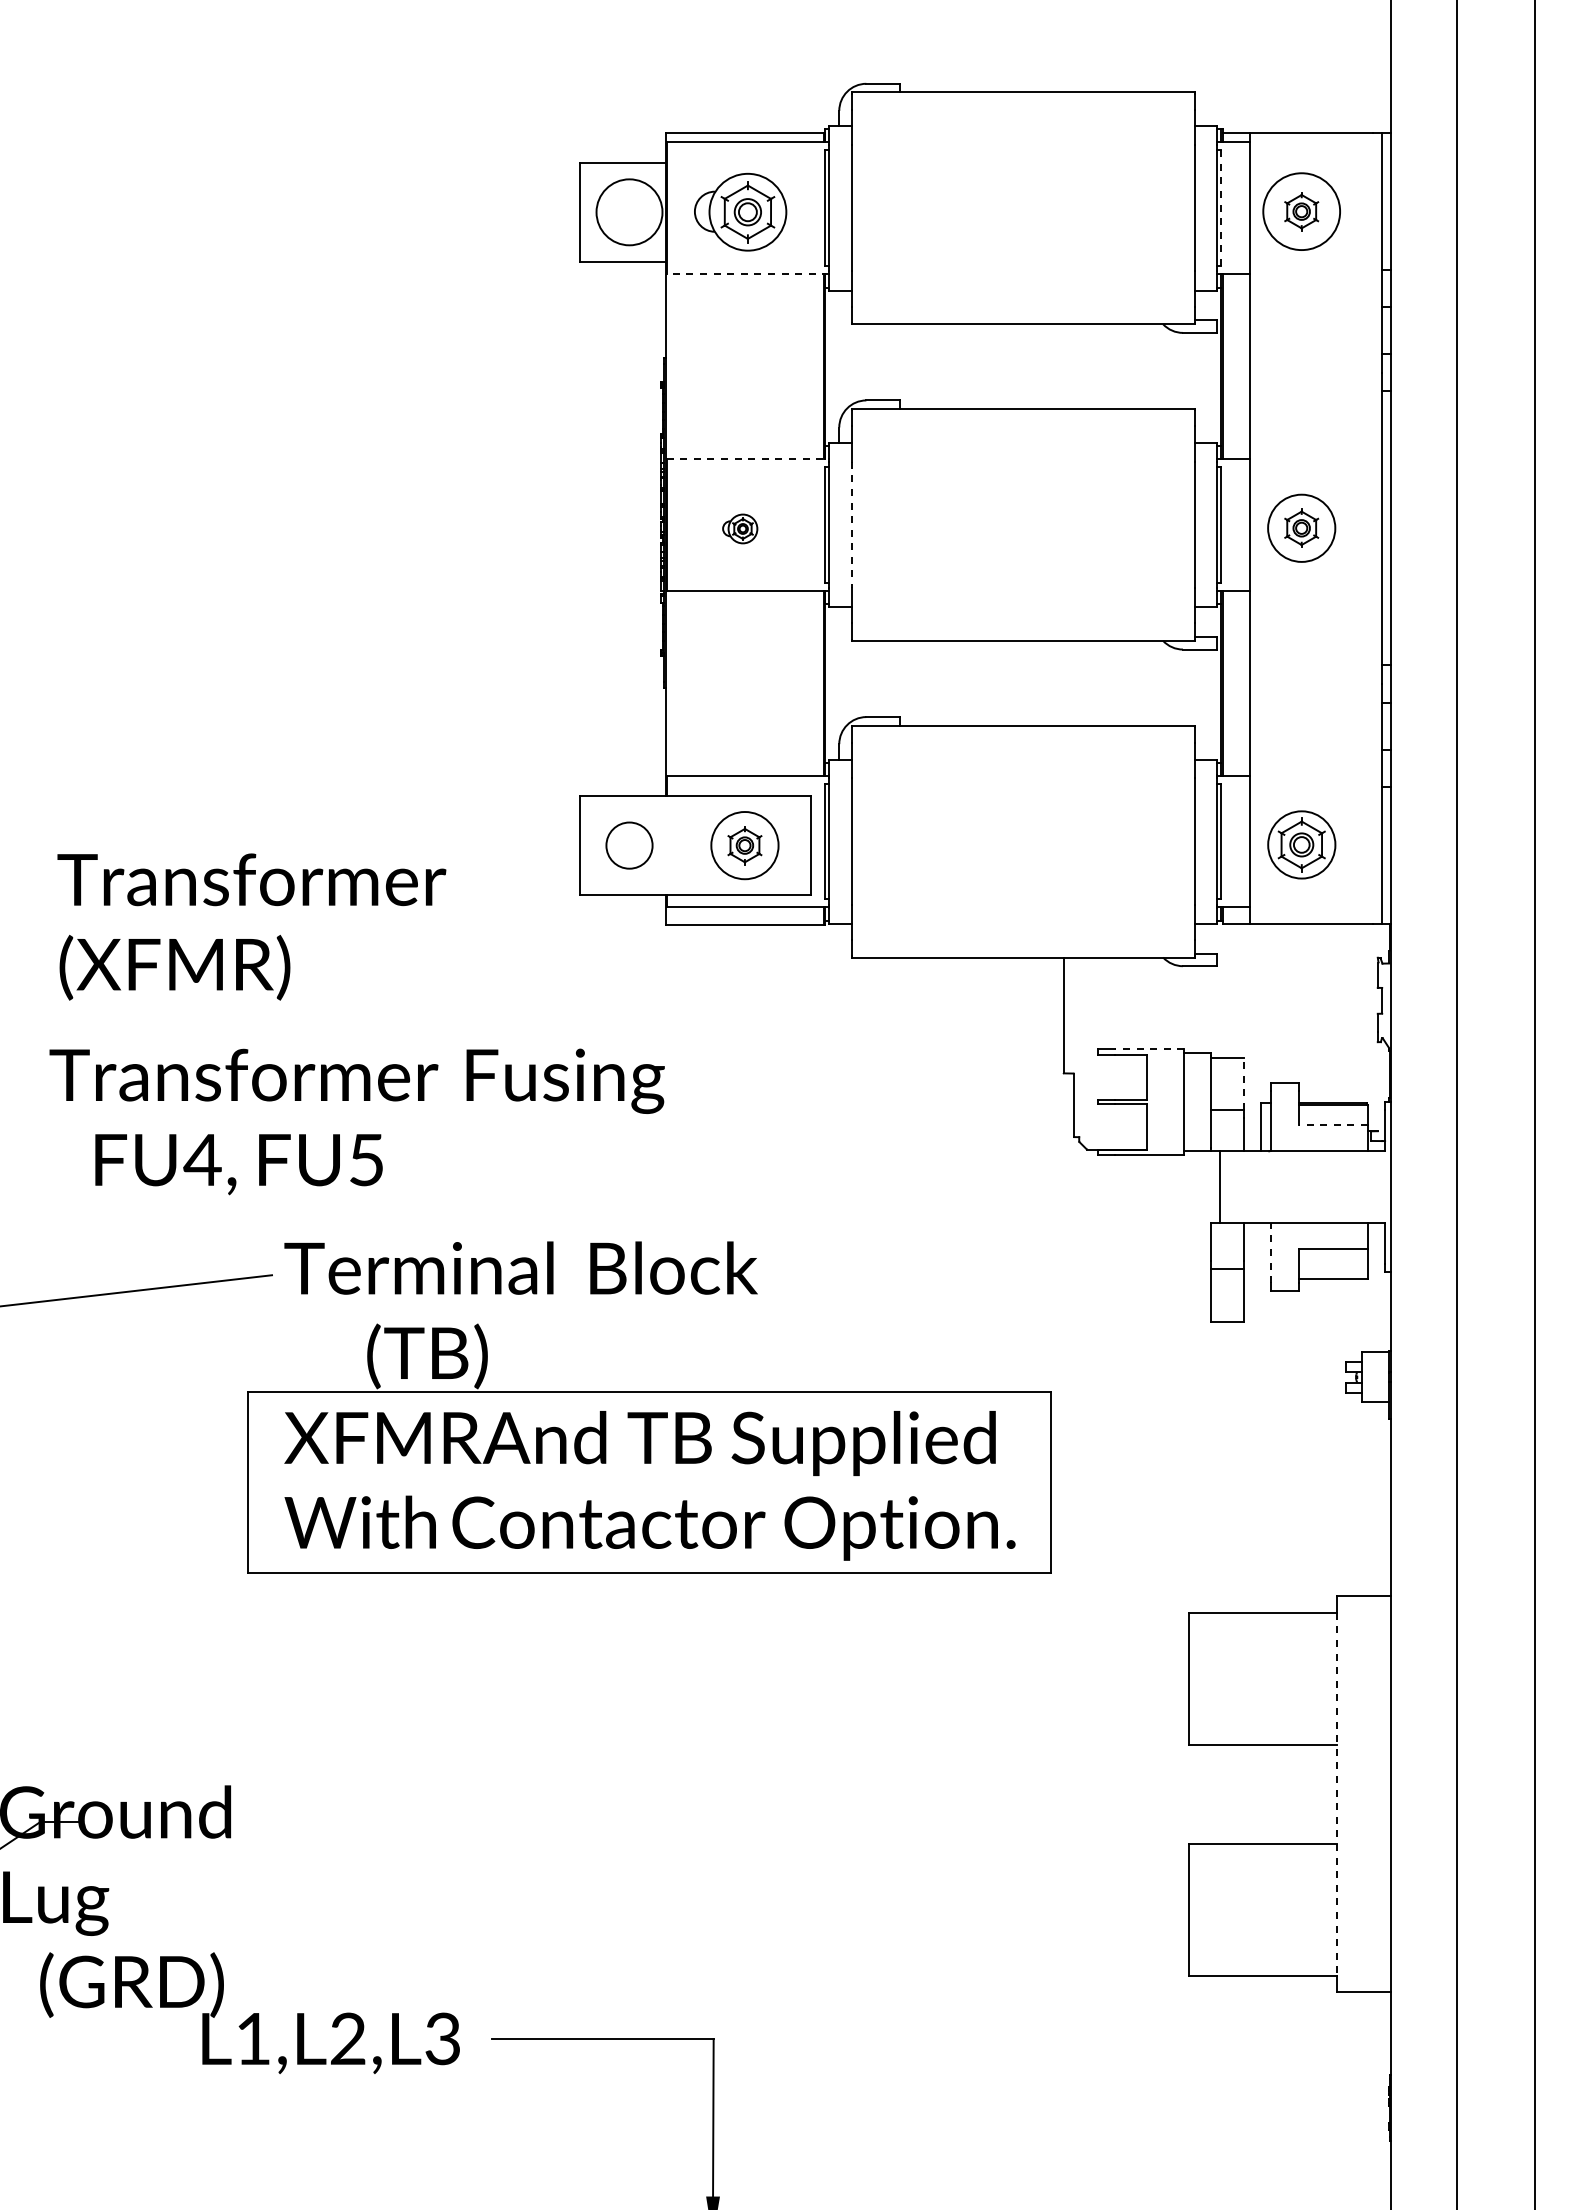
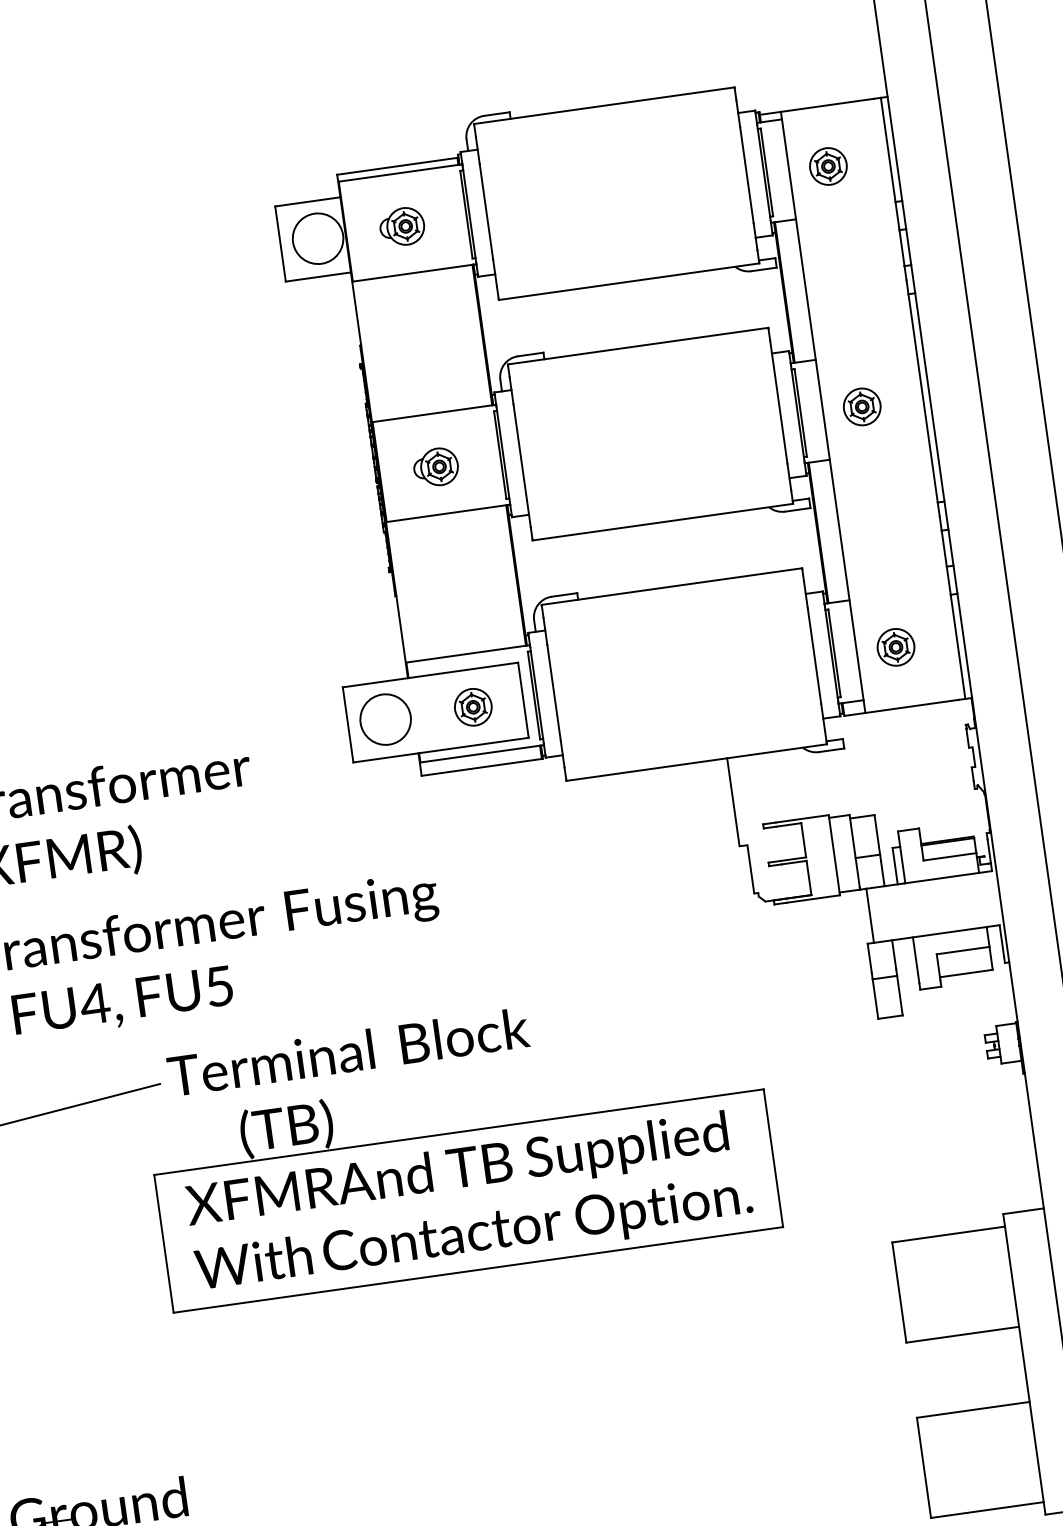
line: (1221, 208) -> (767, 172), dashed -> solid
circle: (1301, 211) -> (828, 166), size x0.62
part: (739, 212) -> (401, 227), size x0.62
line: (747, 274) -> (414, 273), dashed -> solid
line: (748, 459) -> (434, 413), dashed -> solid
line: (851, 525) -> (520, 452), dashed -> solid
part: (739, 528) -> (435, 467), size x1.67
circle: (1301, 528) -> (862, 407), size x0.71
part: (1301, 844) -> (895, 647), size x0.71
circle: (629, 845) -> (385, 719), size x1.43
circle: (744, 845) -> (472, 707), size x0.71
line: (1149, 1049) -> (802, 818), dashed -> solid
line: (1243, 1083) -> (877, 834), dashed -> solid
line: (1333, 1125) -> (950, 857), dashed -> solid
line: (1270, 1252) -> (915, 960), dashed -> solid
line: (1337, 1794) -> (1024, 1364), dashed -> solid

